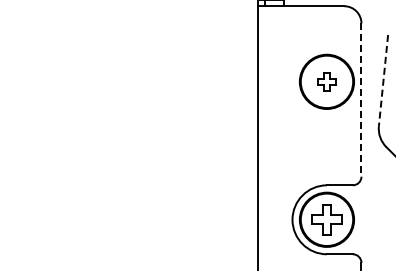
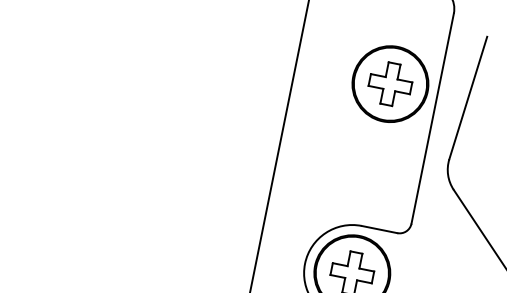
line: (383, 80) -> (468, 97), dashed -> solid
part: (326, 81) -> (389, 83), size x1.67
line: (361, 100) -> (432, 119), dashed -> solid

